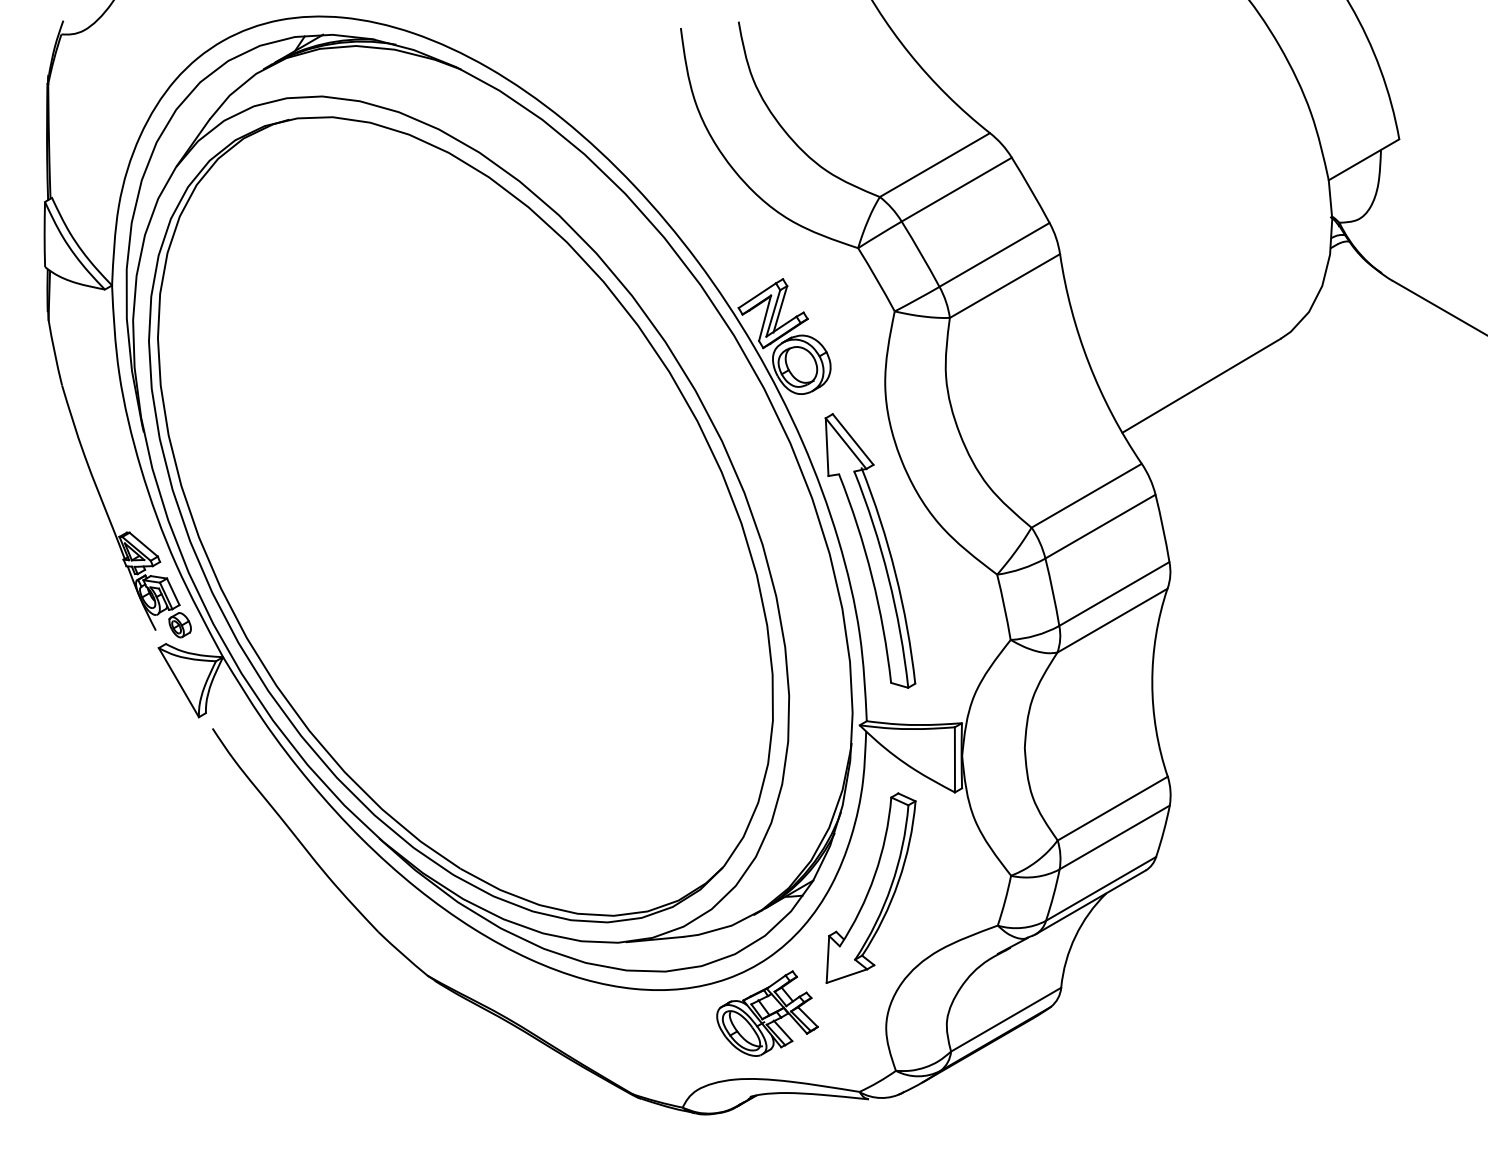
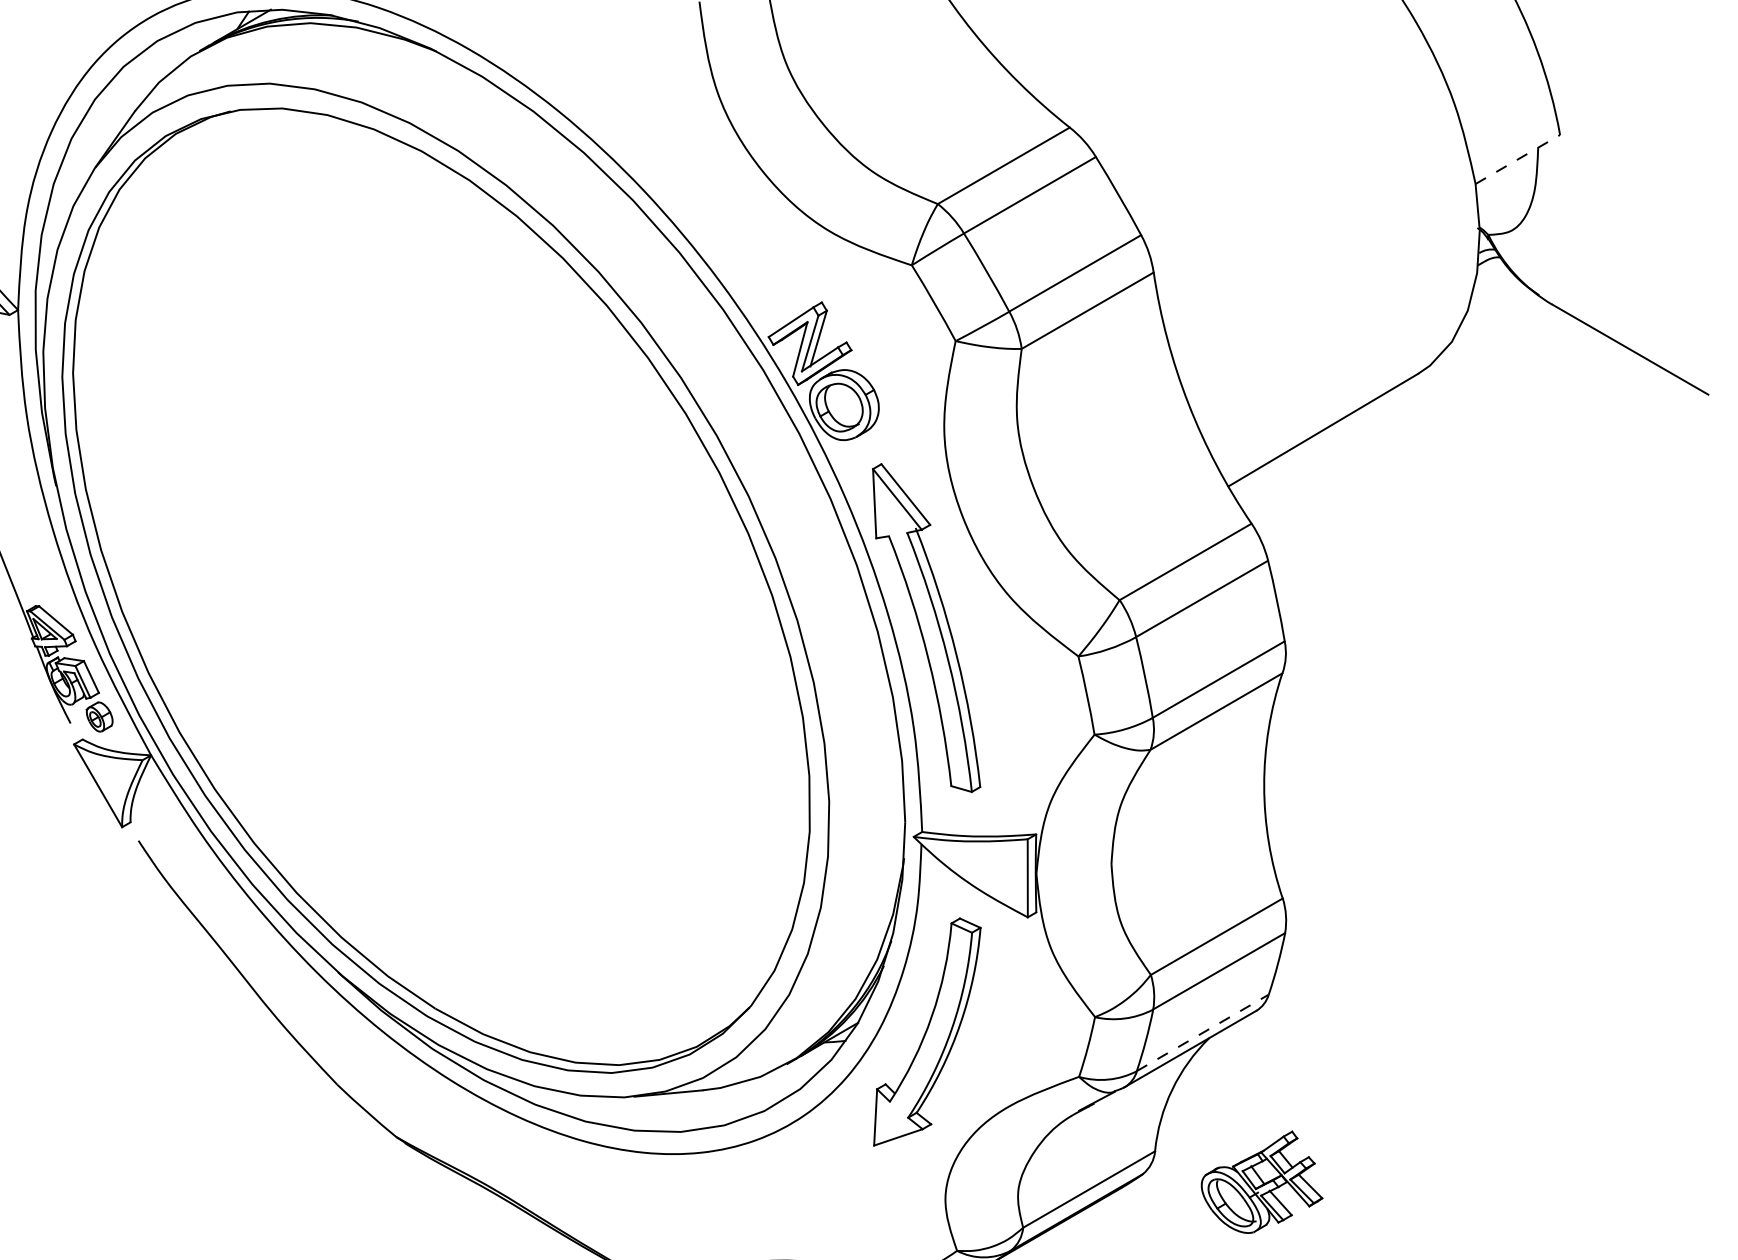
line: (1364, 159) -> (1518, 159), solid -> dashed
line: (1101, 888) -> (1203, 1032), solid -> dashed
part: (767, 1013) -> (1262, 1182), moved

